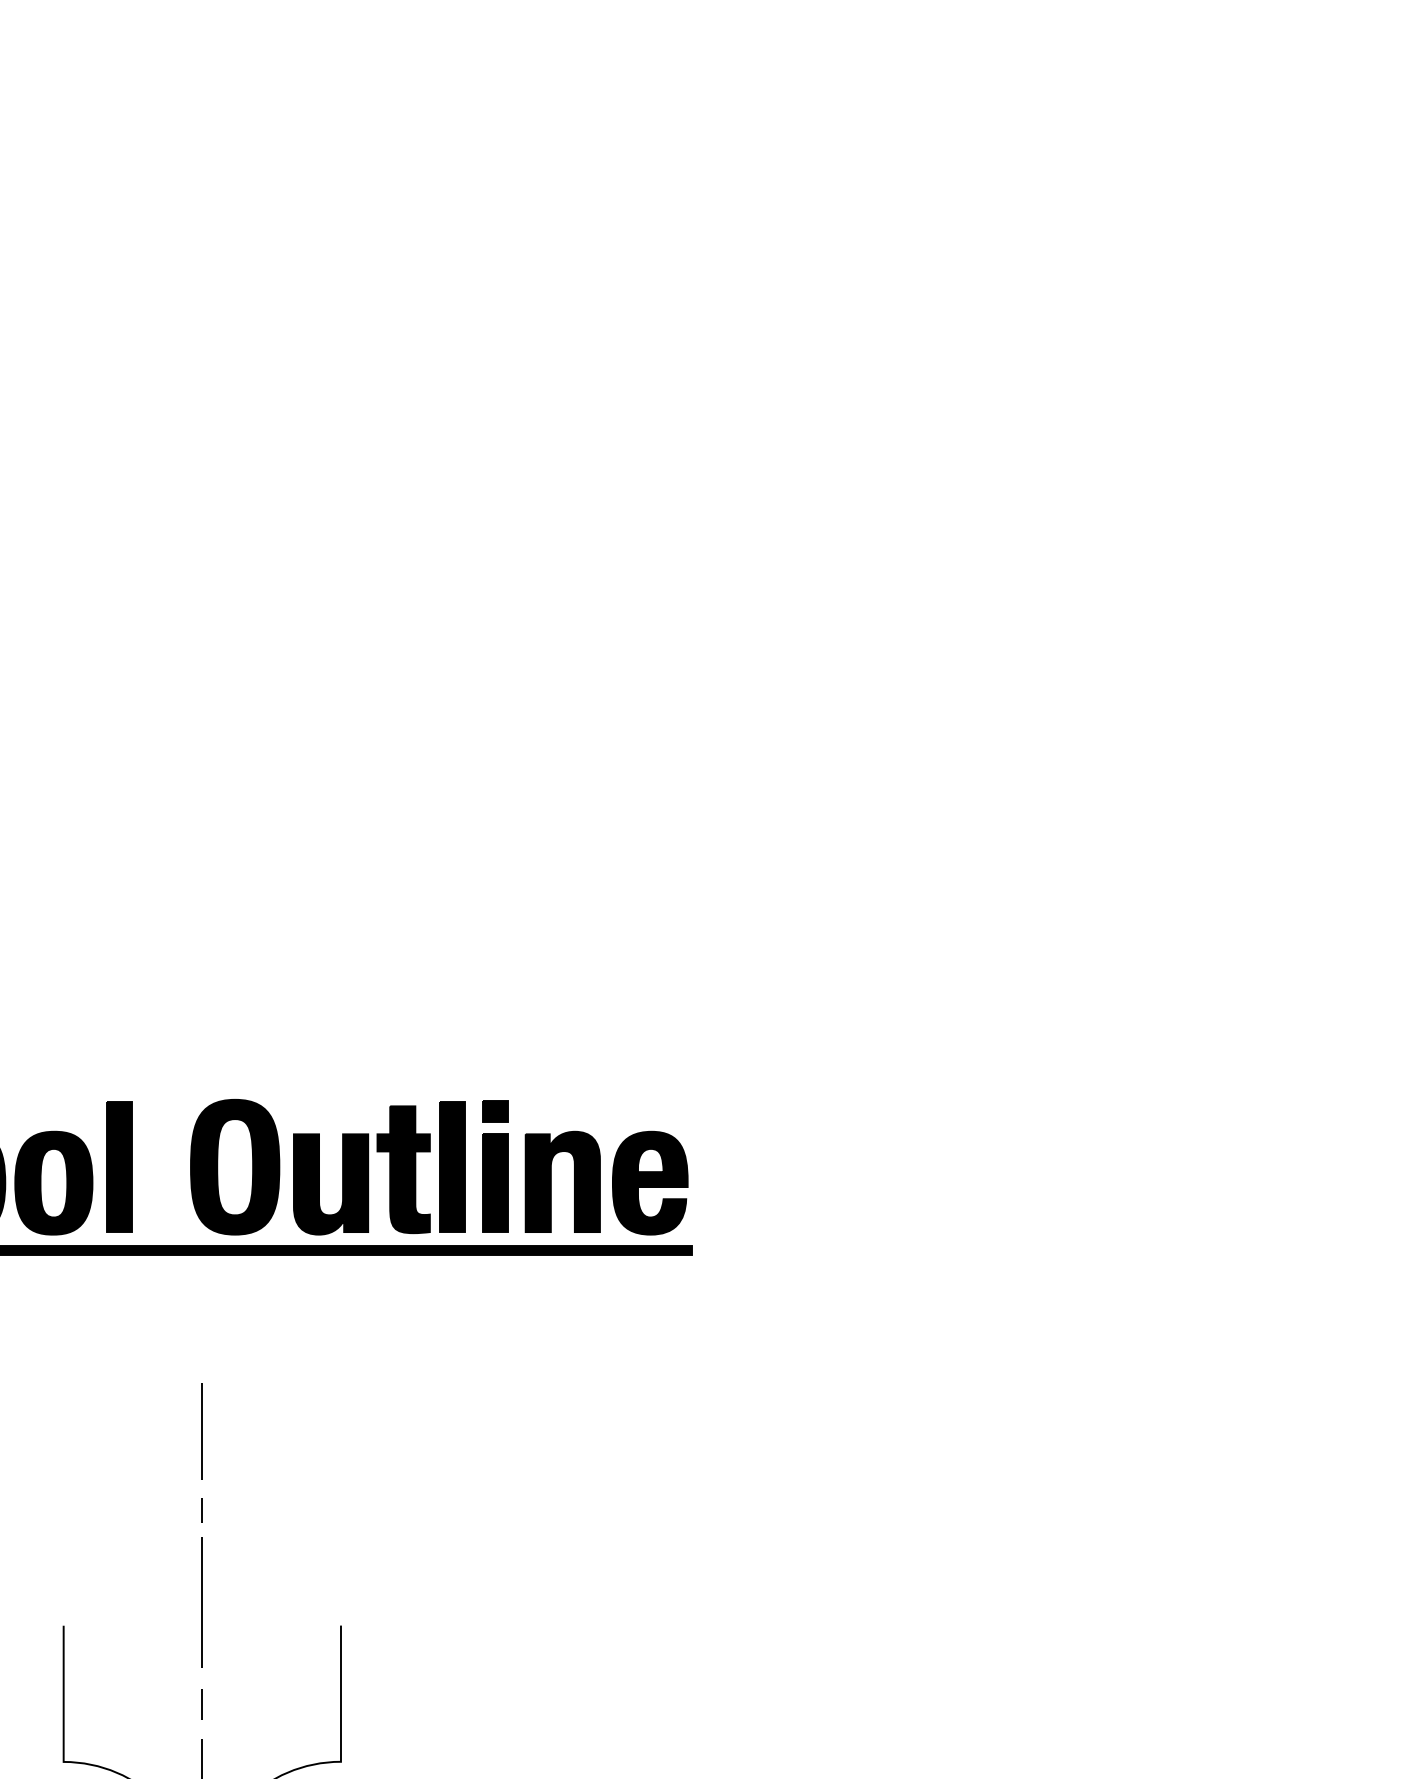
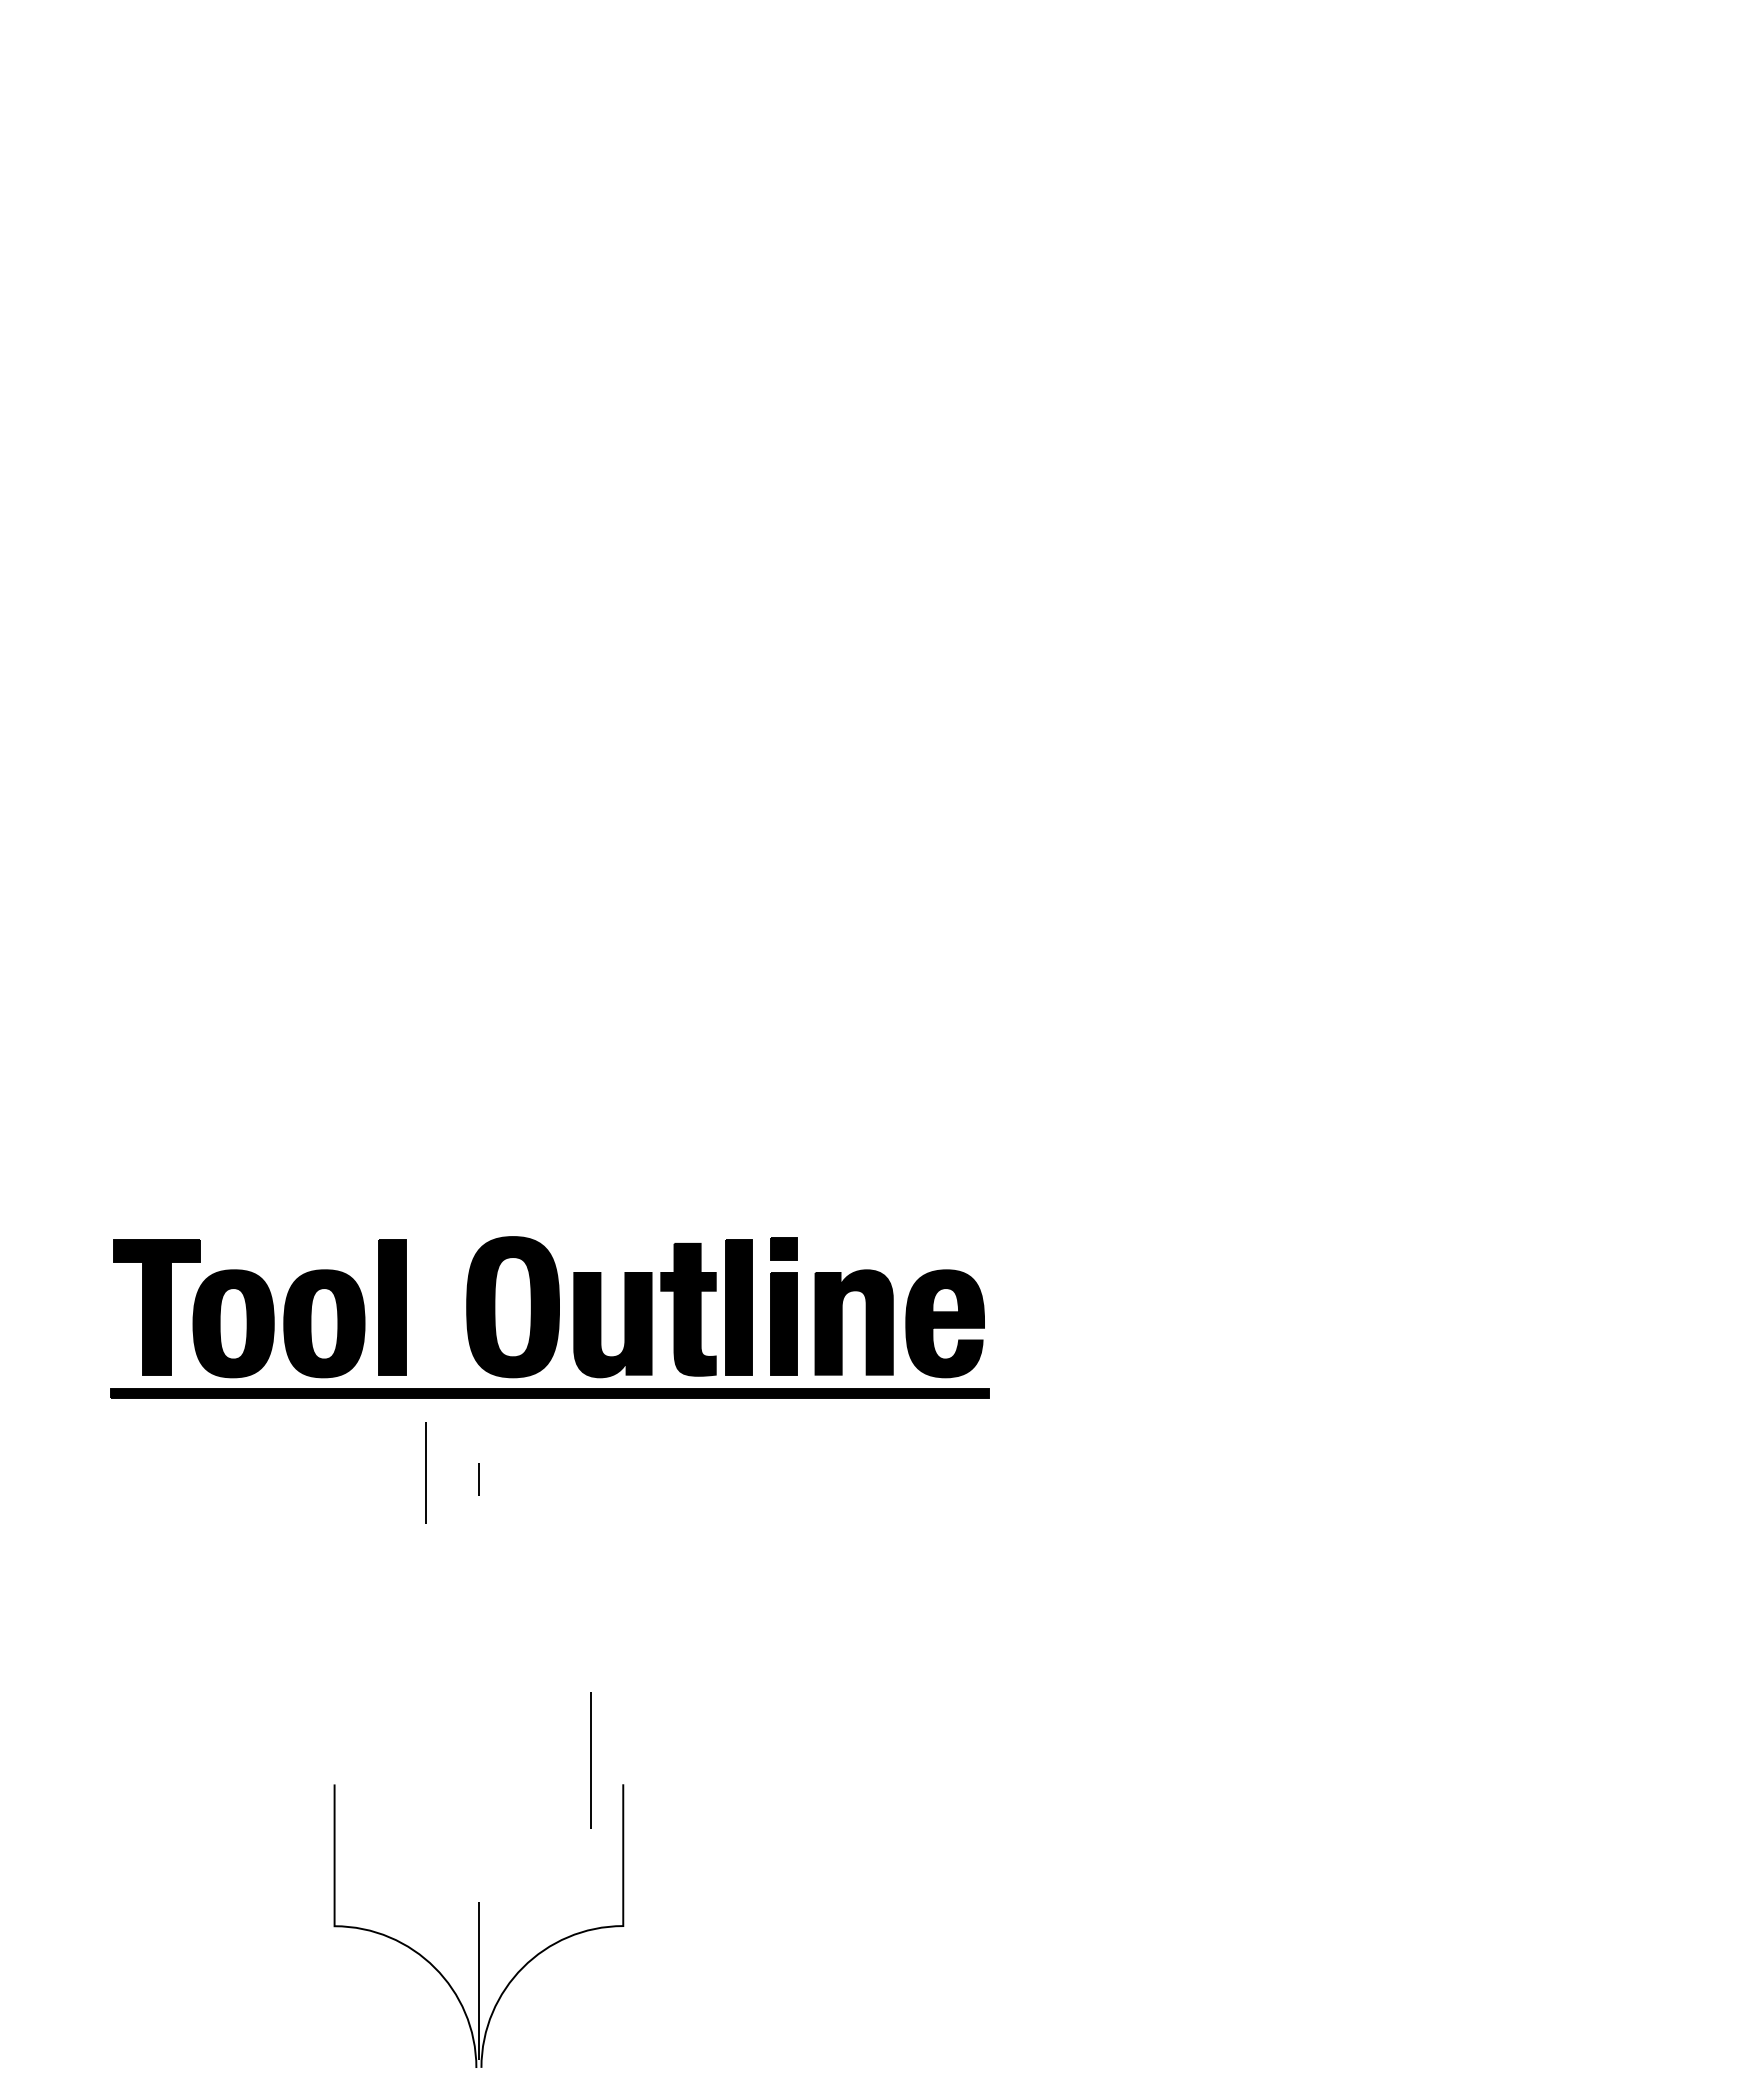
line: (201, 1430) -> (425, 1472), moved
line: (201, 1510) -> (478, 1664), removed
line: (201, 1602) -> (590, 1760), moved
line: (201, 1704) -> (478, 1479), moved

